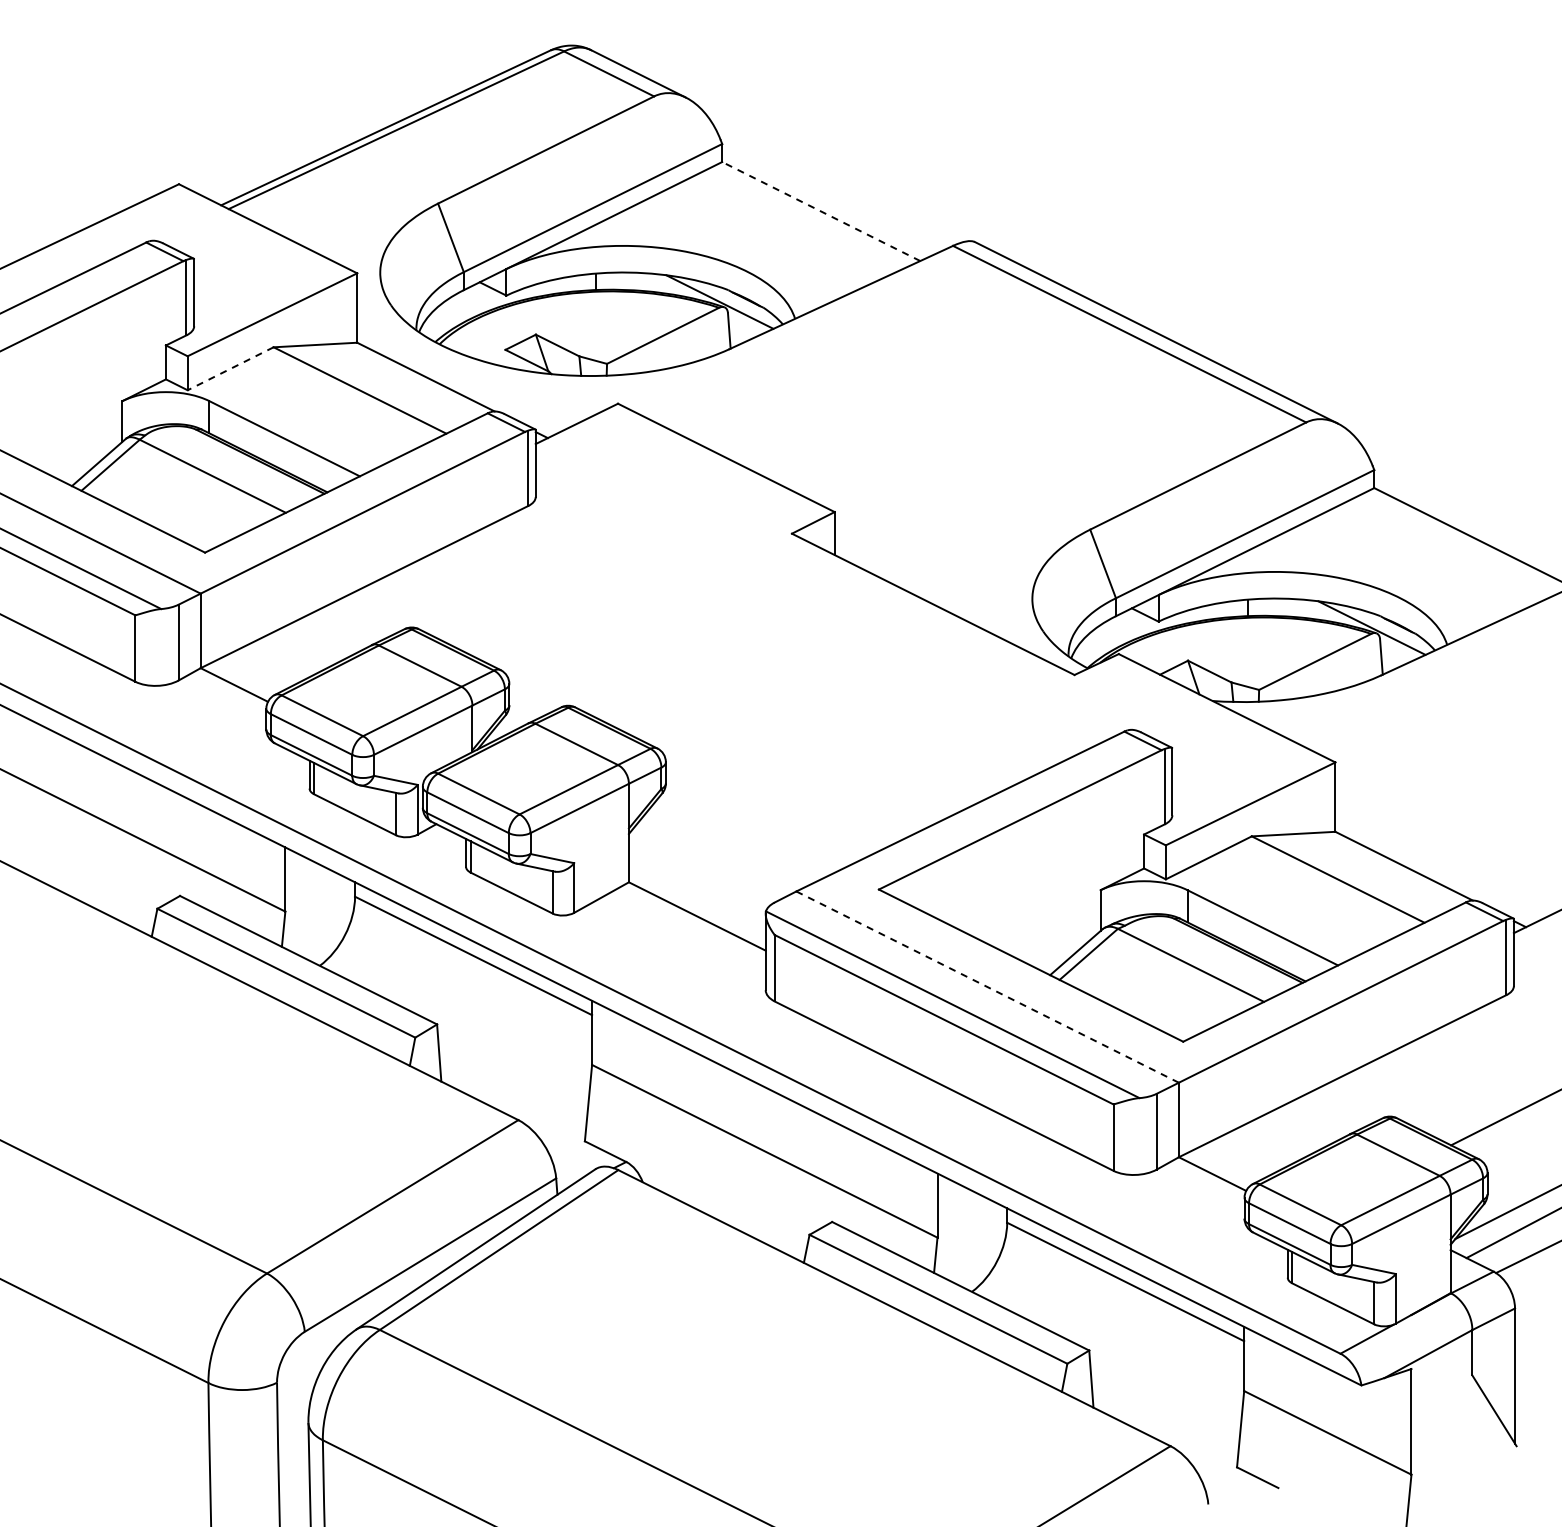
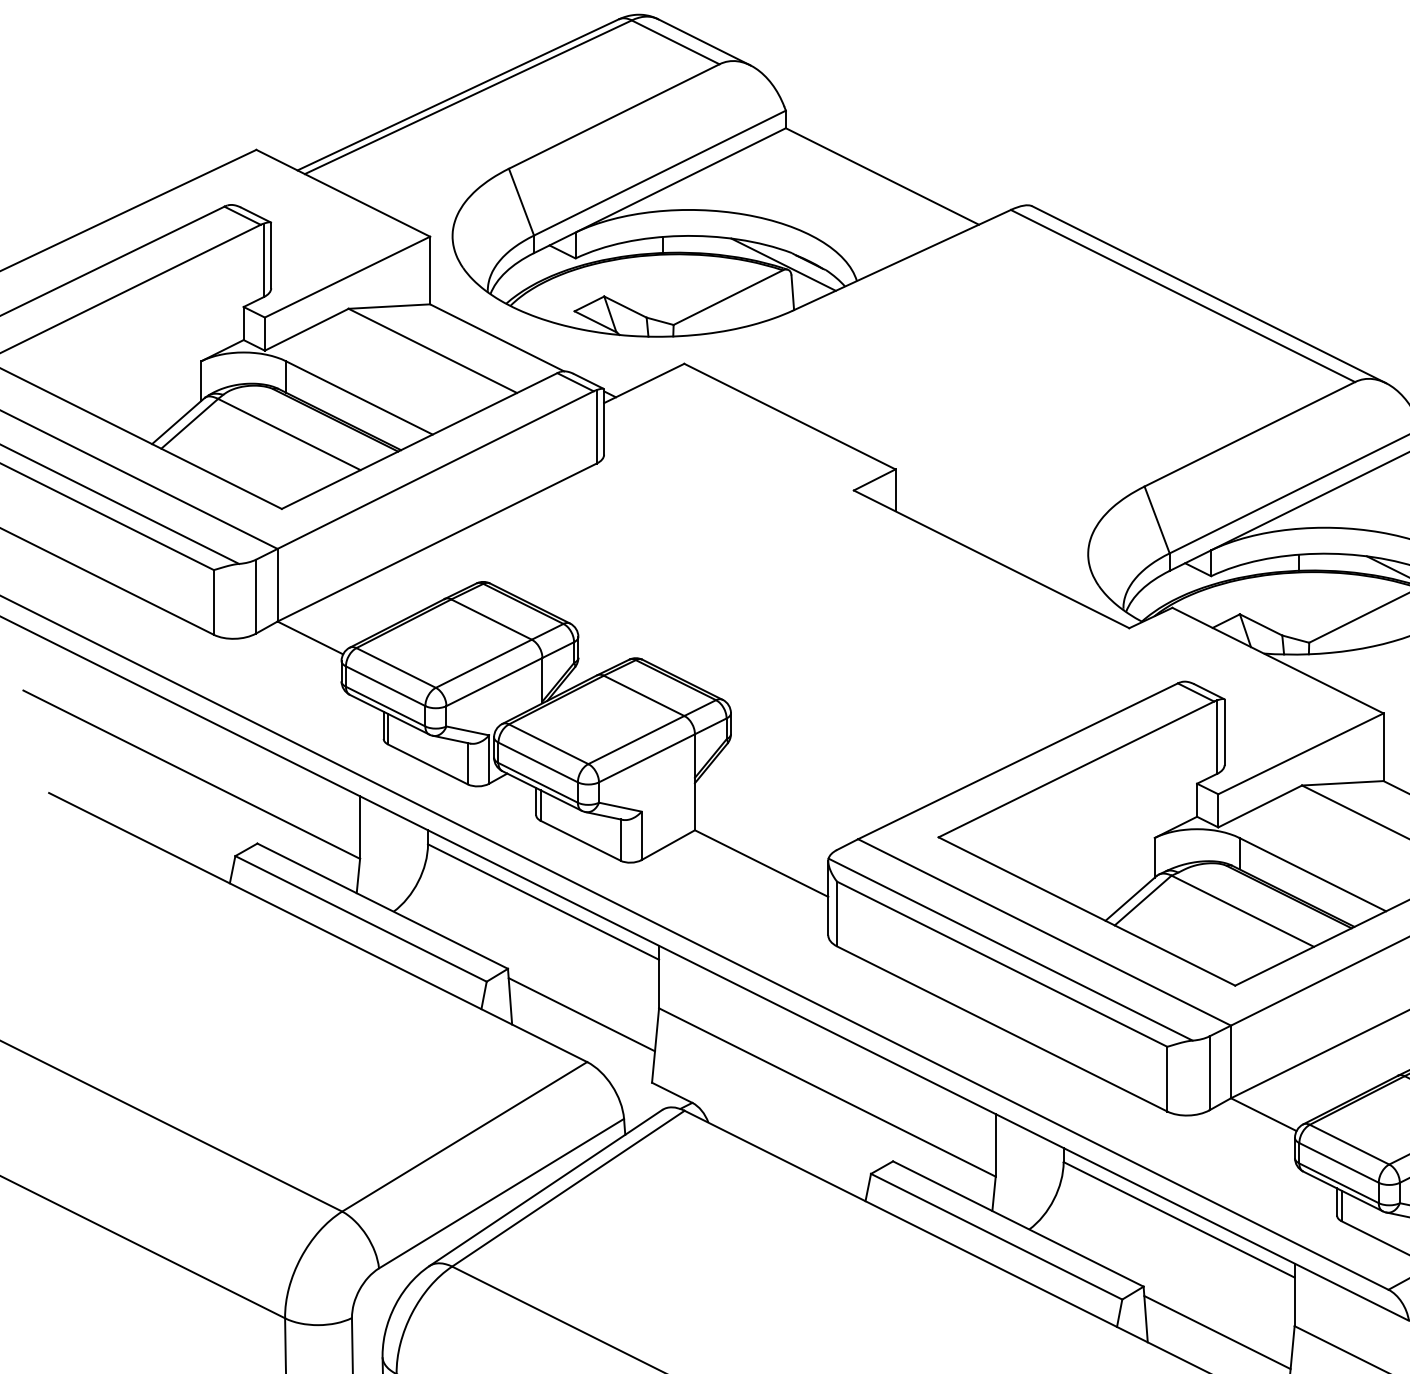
line: (821, 211) -> (882, 176), dashed -> solid
line: (230, 369) -> (306, 330), dashed -> solid
line: (987, 987) -> (1044, 932), dashed -> solid
line: (512, 1071) -> (581, 1014), added
line: (1164, 1397) -> (1216, 1332), added

